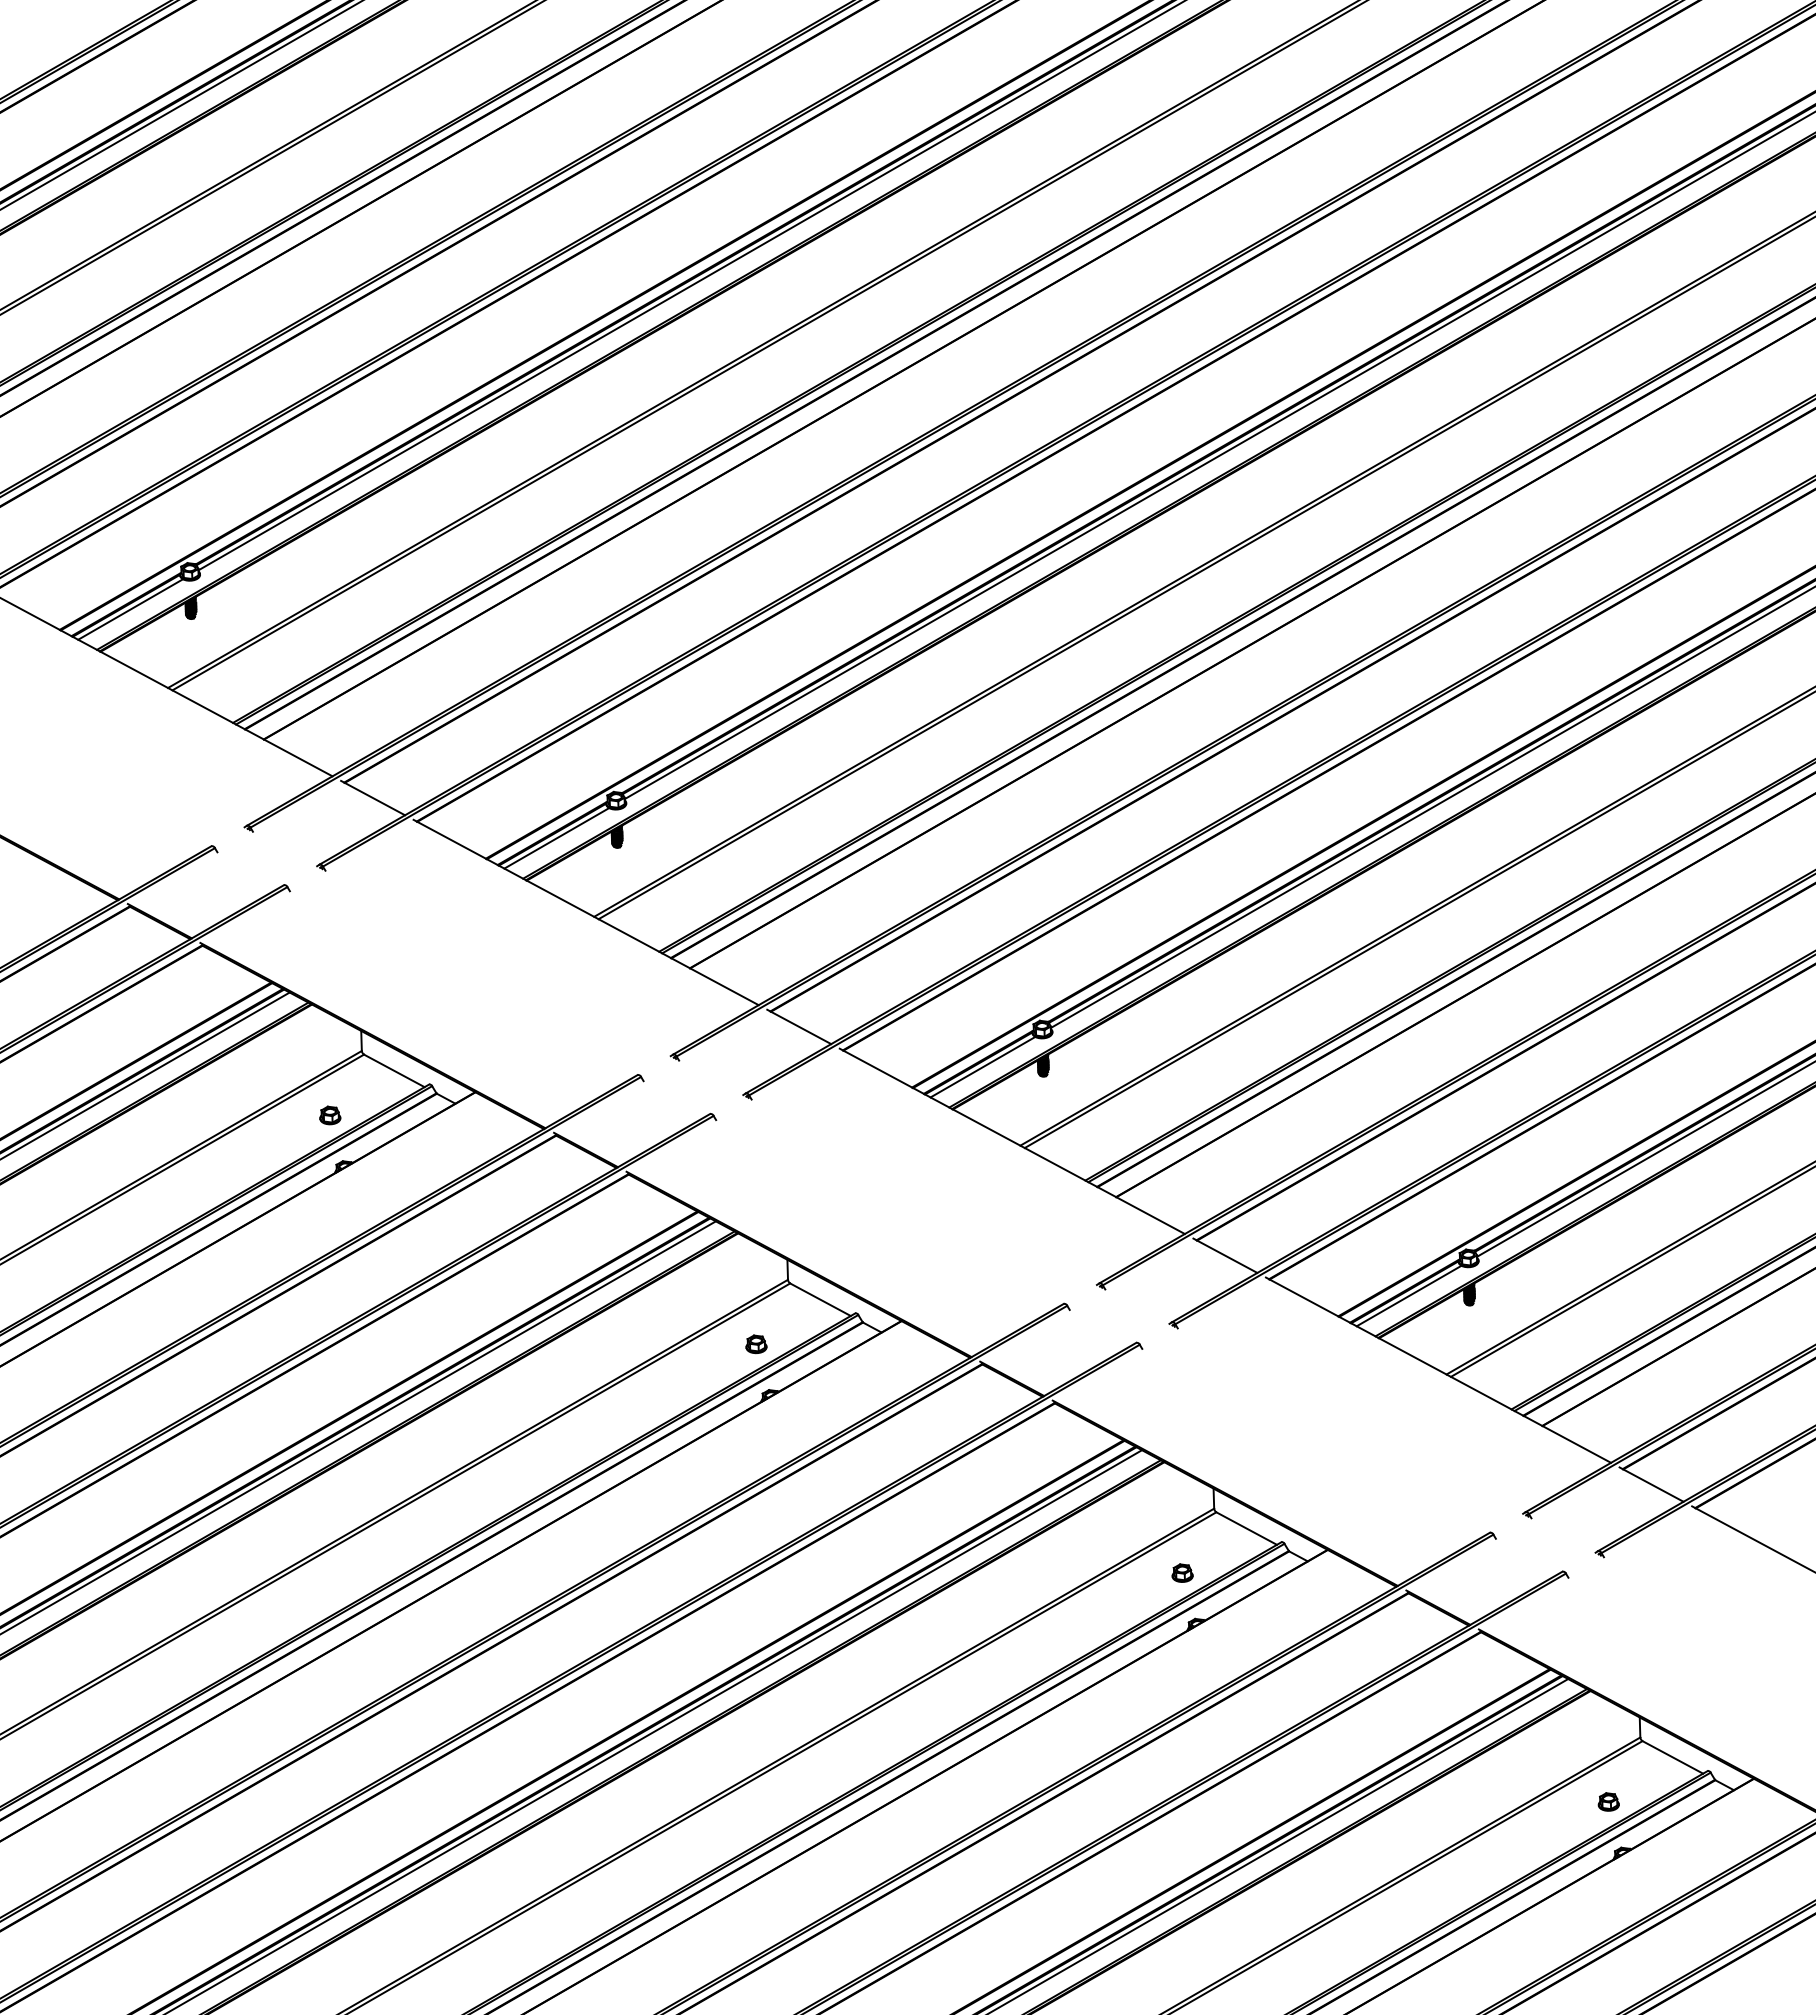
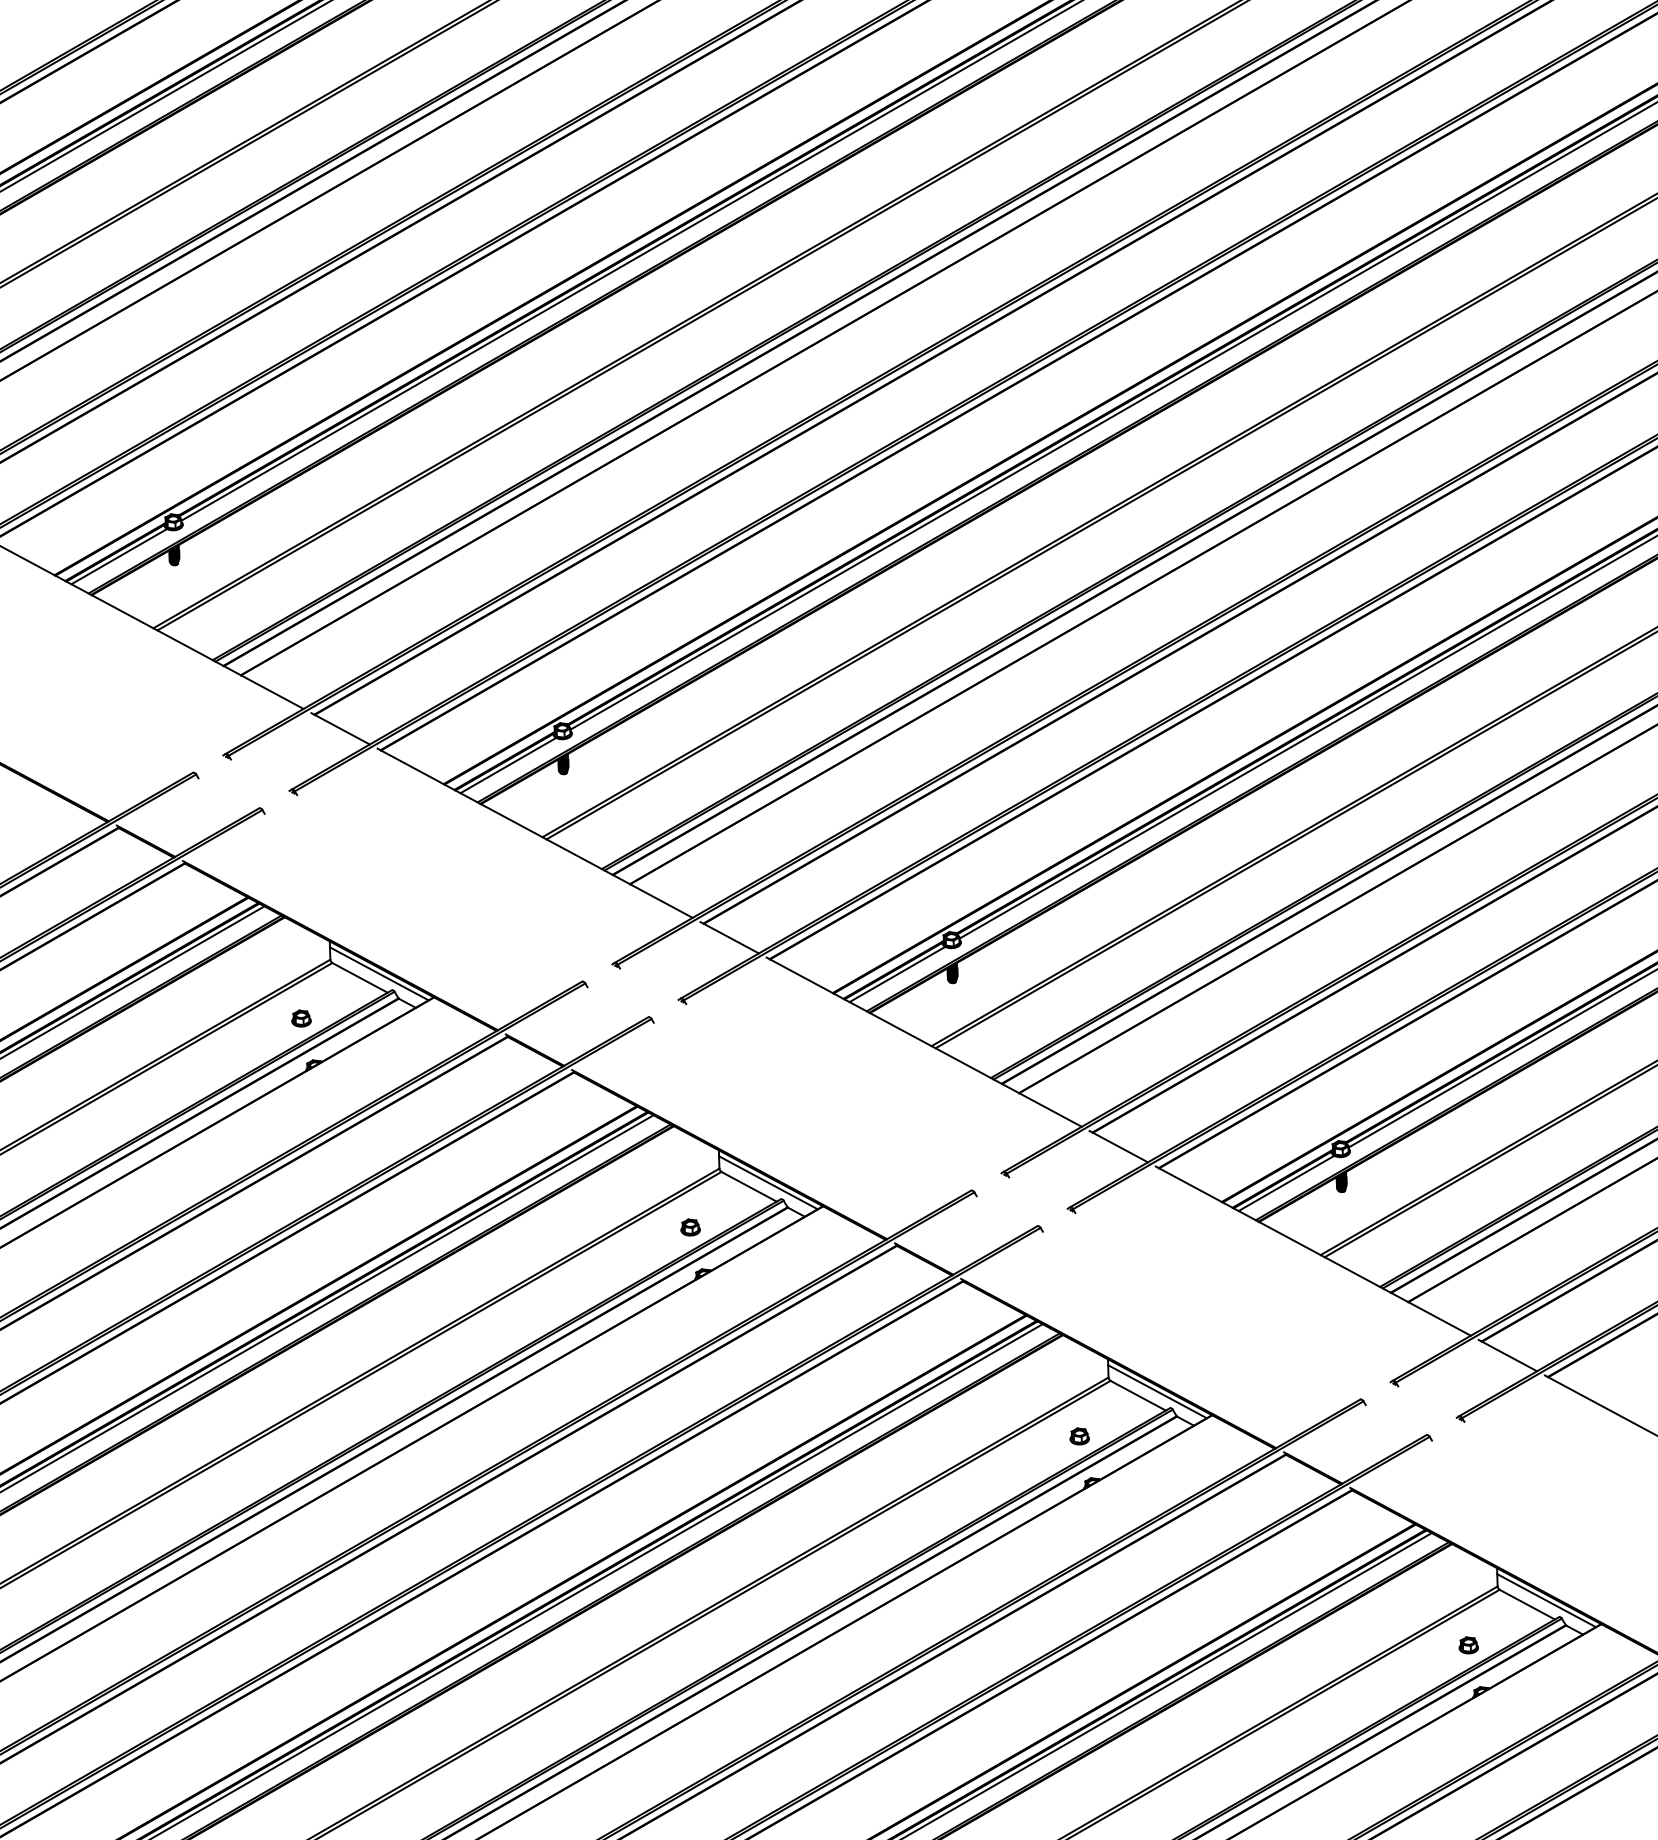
line: (415, 1066) -> (379, 973), added
line: (841, 1295) -> (768, 1182), added
line: (1267, 1524) -> (1157, 1392), added
line: (1693, 1752) -> (1546, 1600), added

